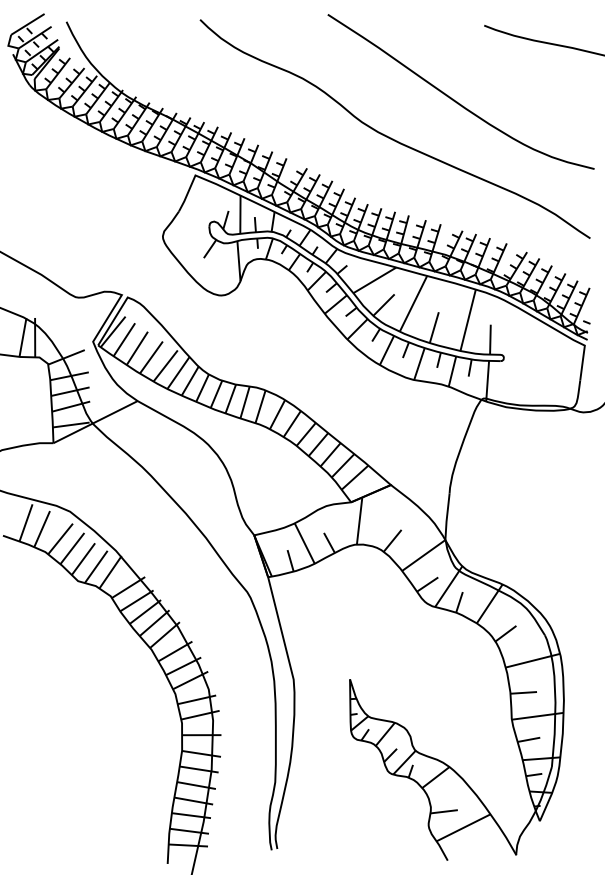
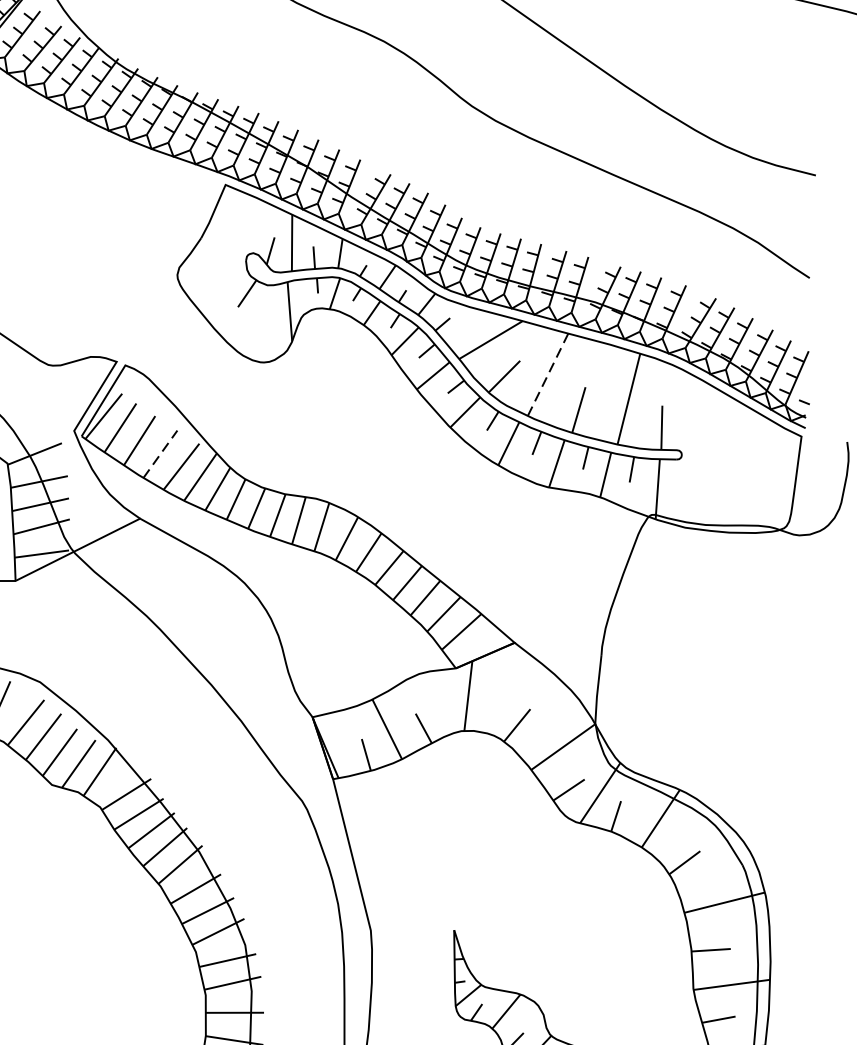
line: (413, 303) -> (548, 374), solid -> dashed
line: (151, 357) -> (160, 454), solid -> dashed

